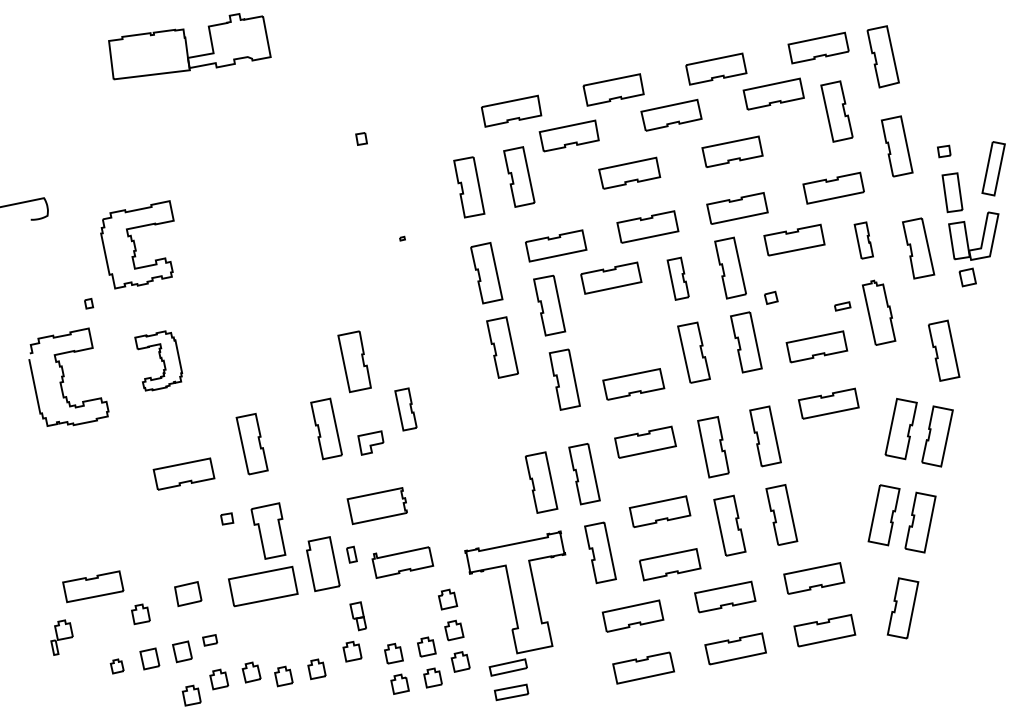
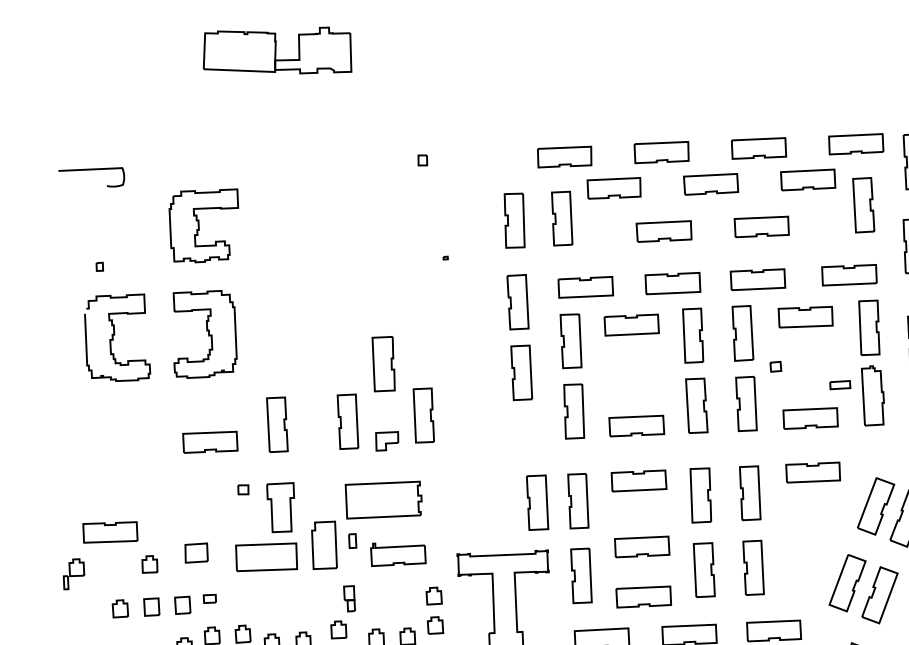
part: (863, 240) -> (869, 327), size x1.67
part: (678, 278) -> (693, 335), size x1.43
part: (89, 303) -> (100, 266), moved
part: (842, 306) -> (840, 385), size x1.43
part: (158, 360) -> (203, 334), size x1.67
part: (405, 409) -> (423, 415), size x1.43
part: (377, 505) -> (383, 499), size x1.43
part: (117, 666) -> (120, 609), size x1.43

